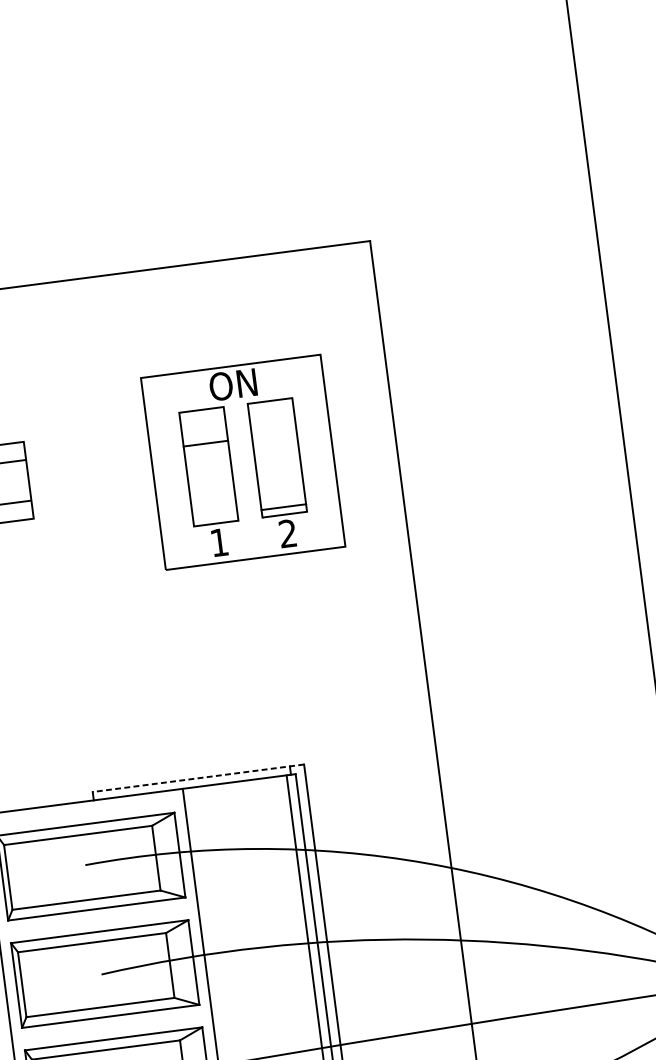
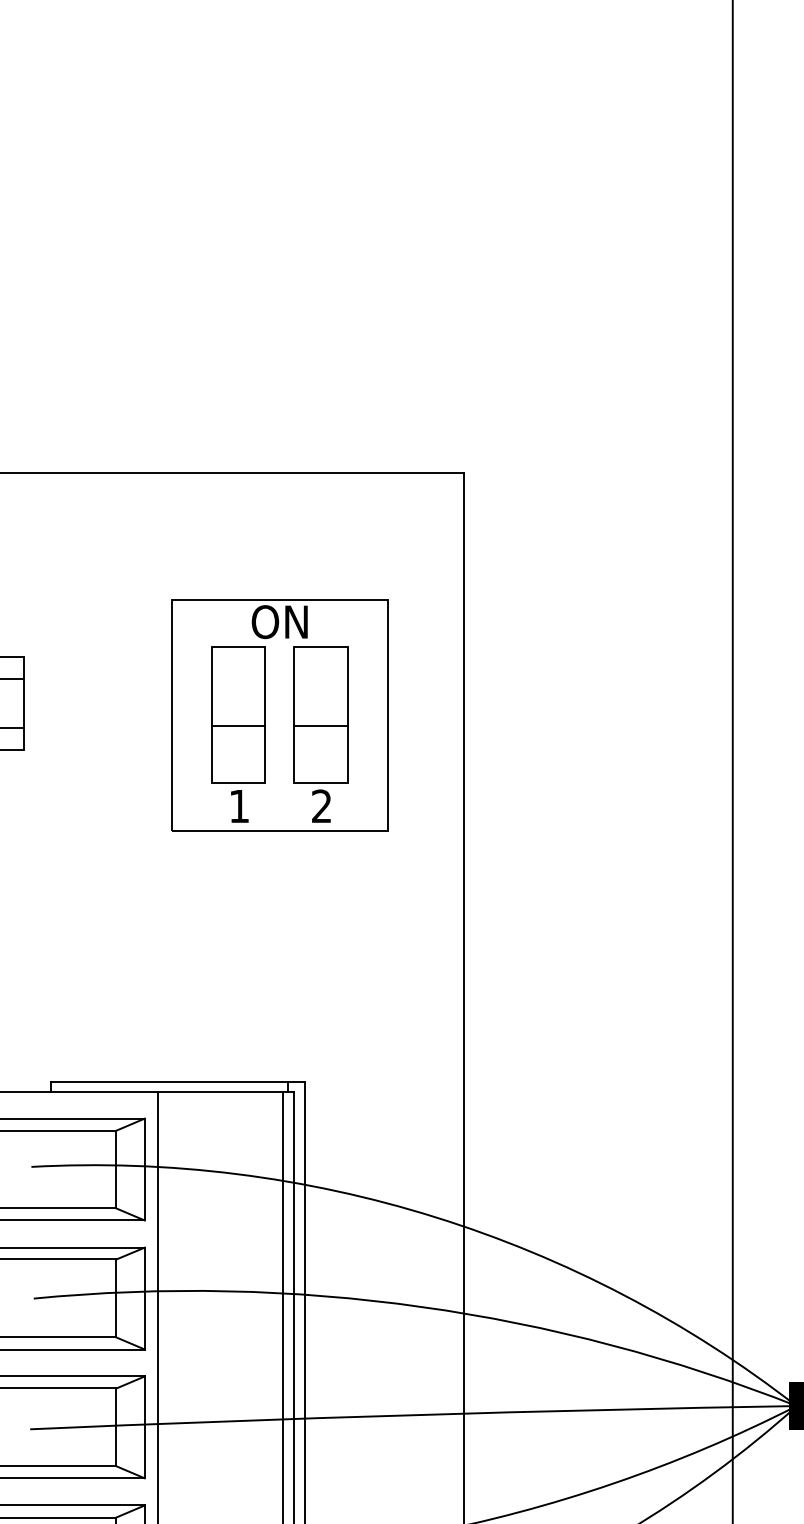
line: (205, 443) -> (238, 726), moved
line: (283, 507) -> (320, 726), moved
line: (198, 778) -> (178, 1081), dashed -> solid

